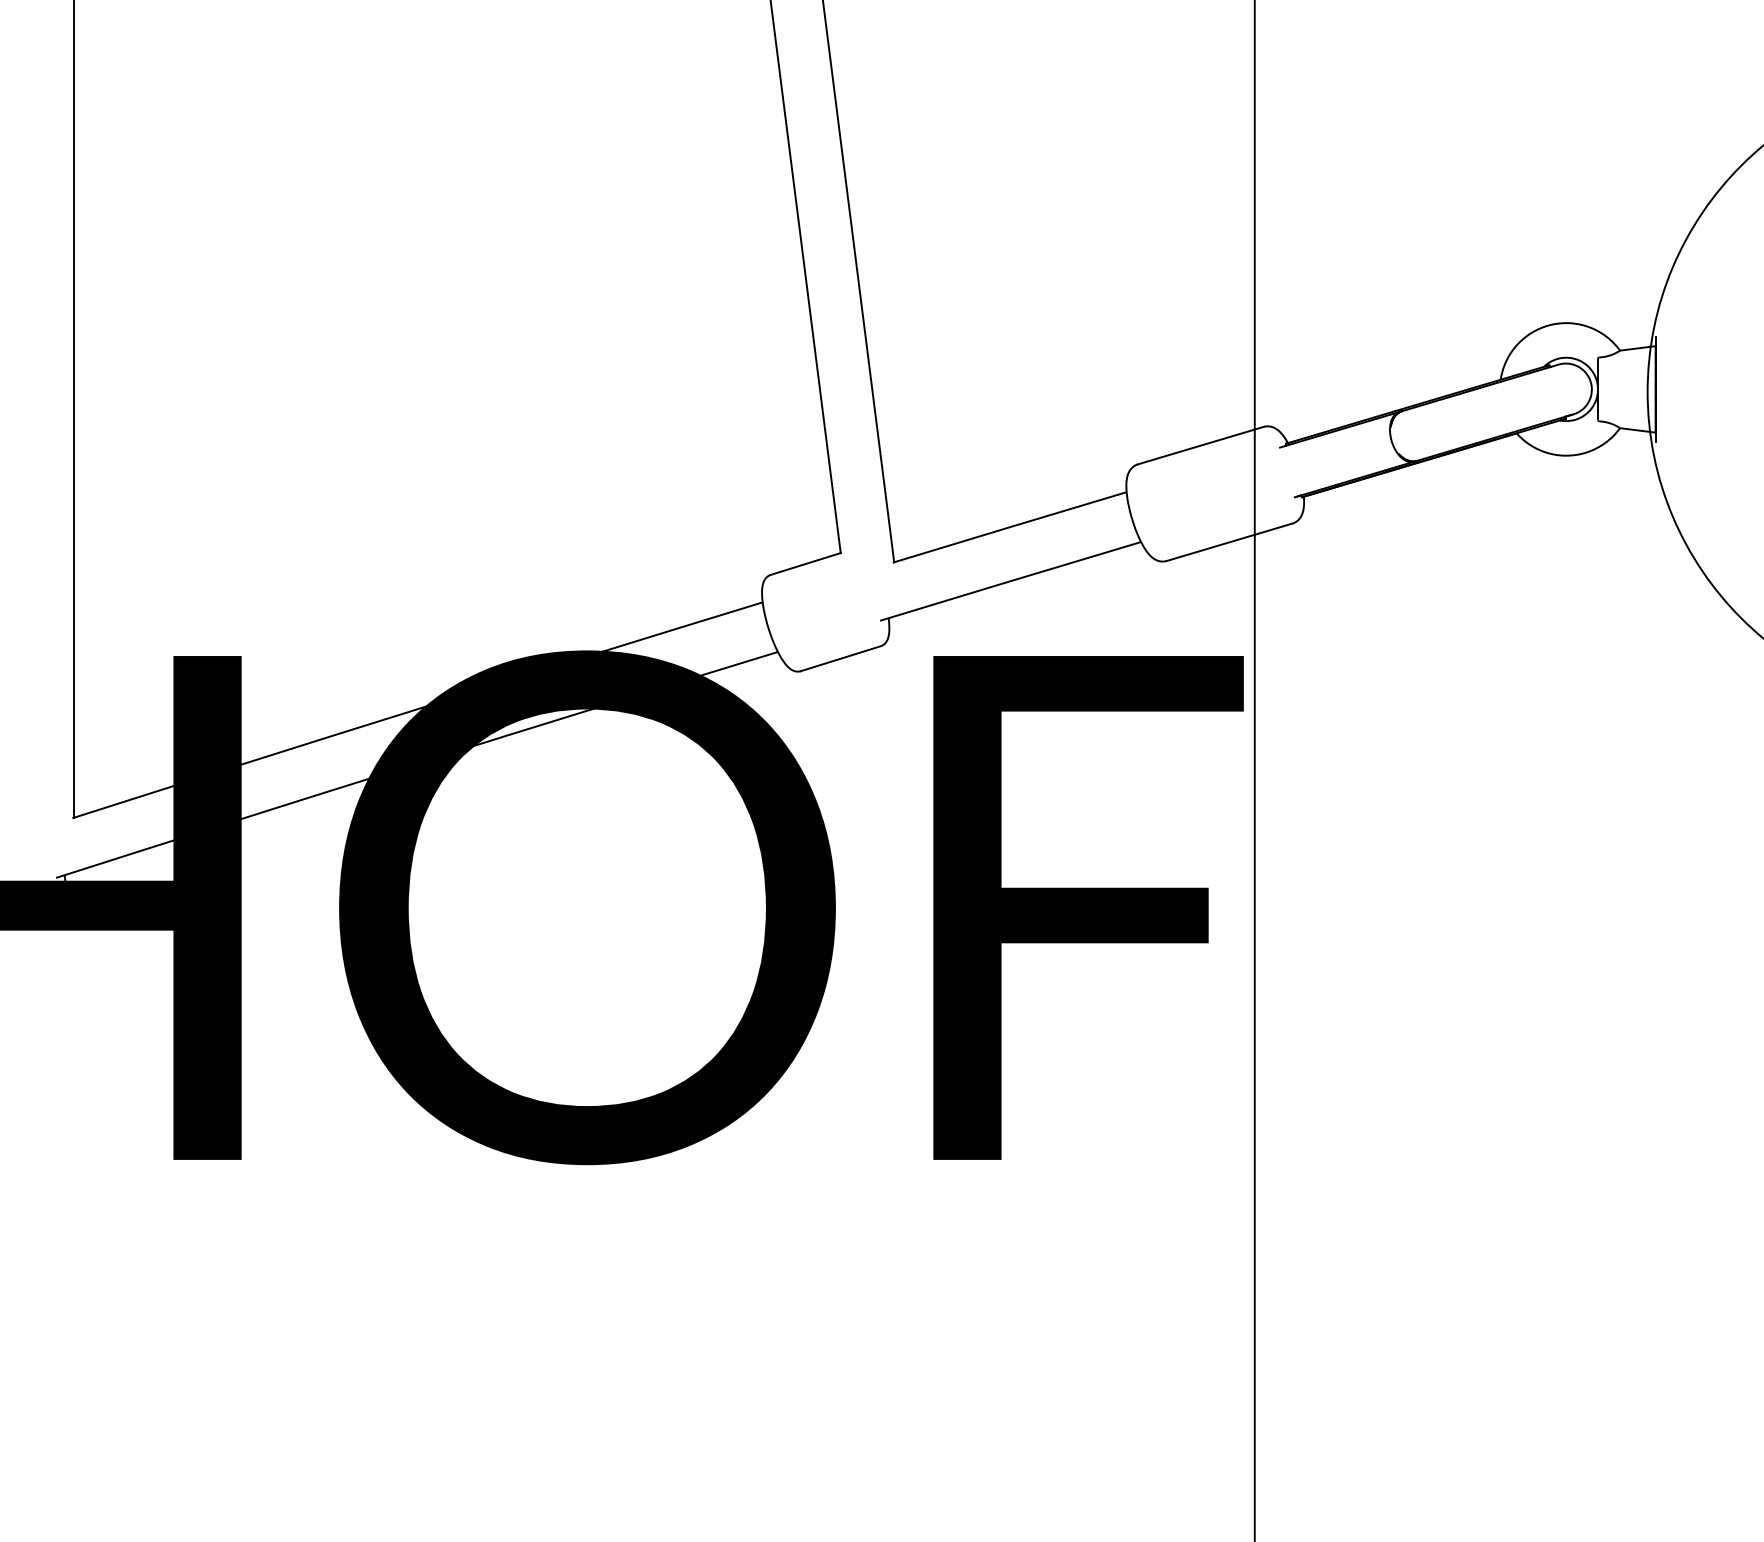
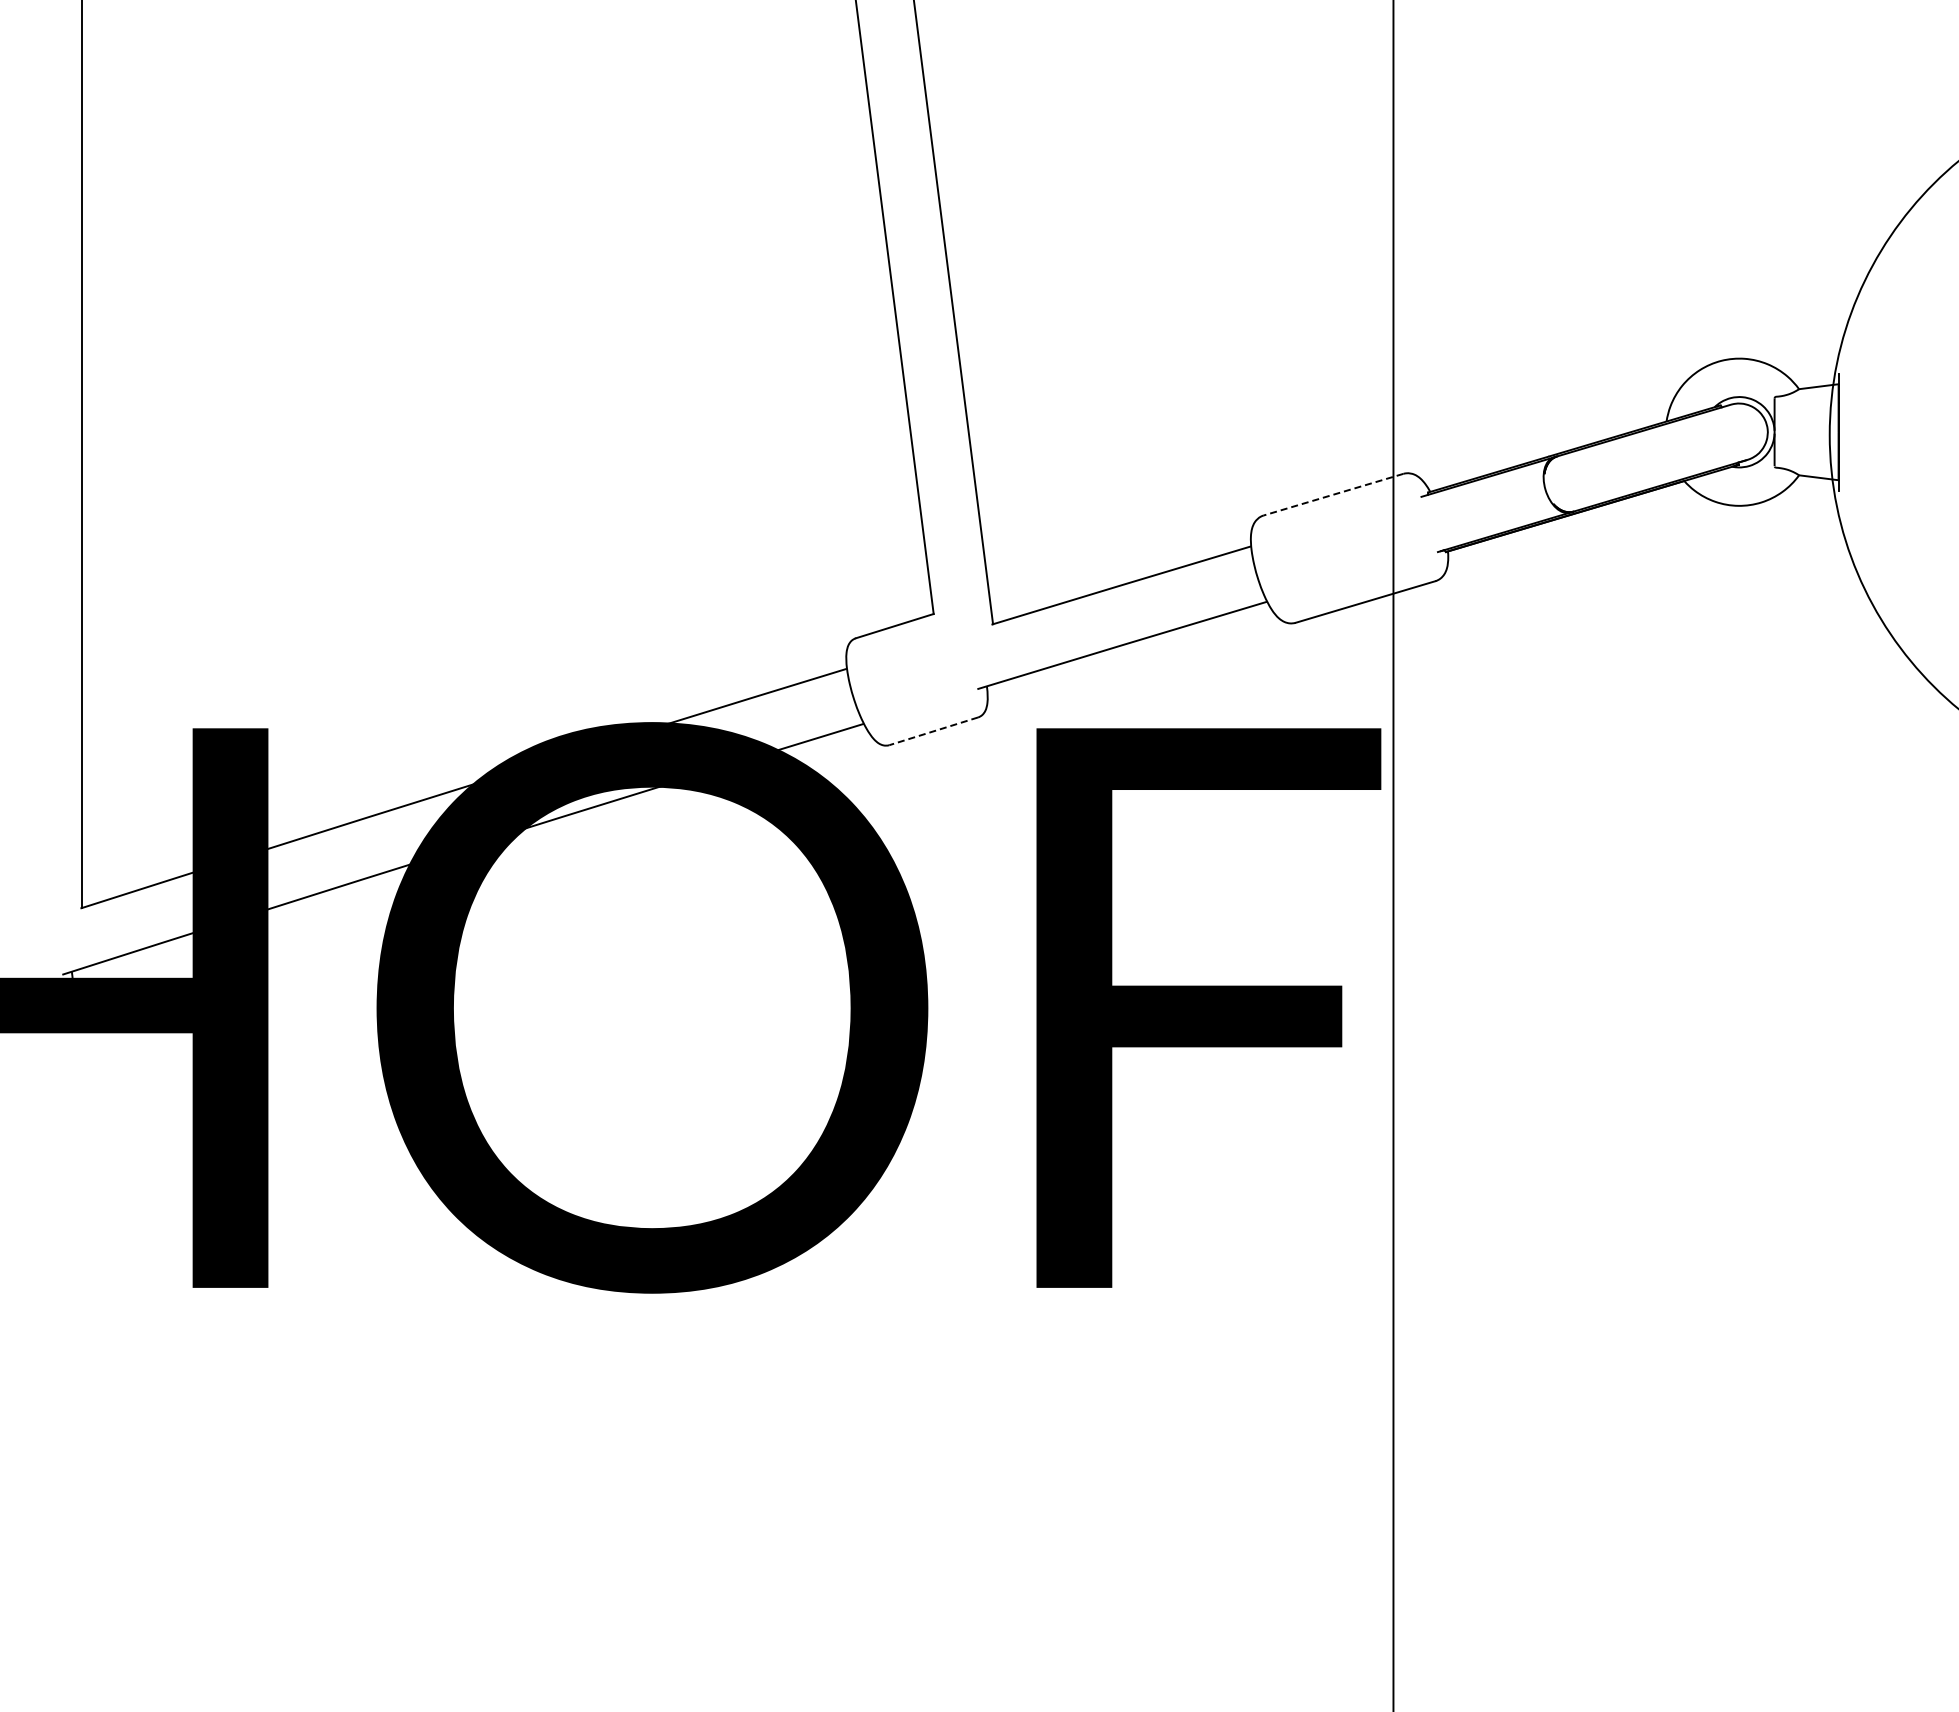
line: (1200, 445) -> (1333, 494), solid -> dashed
line: (840, 658) -> (933, 731), solid -> dashed

